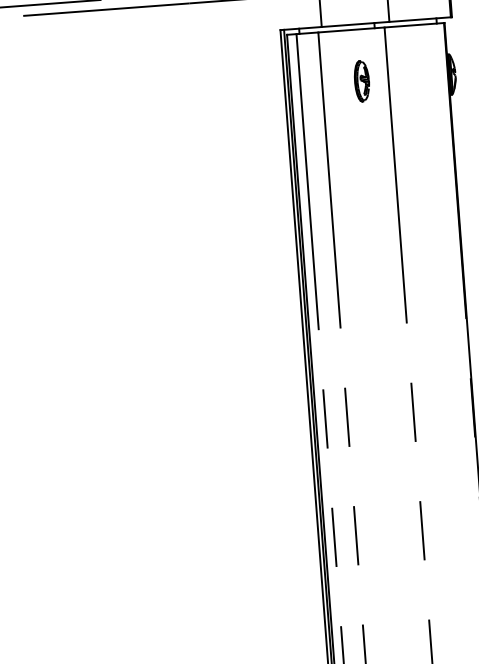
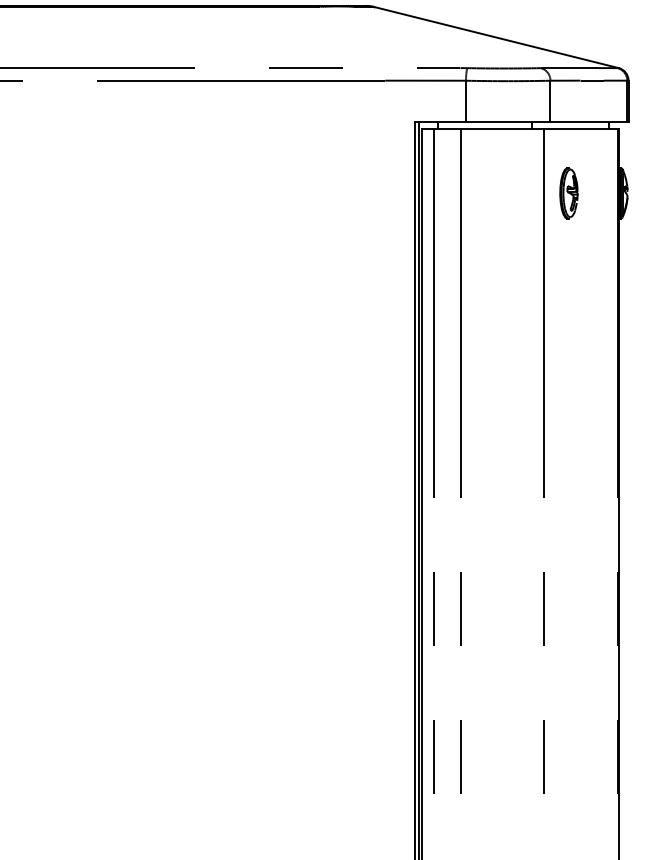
part: (361, 81) -> (568, 193), moved

